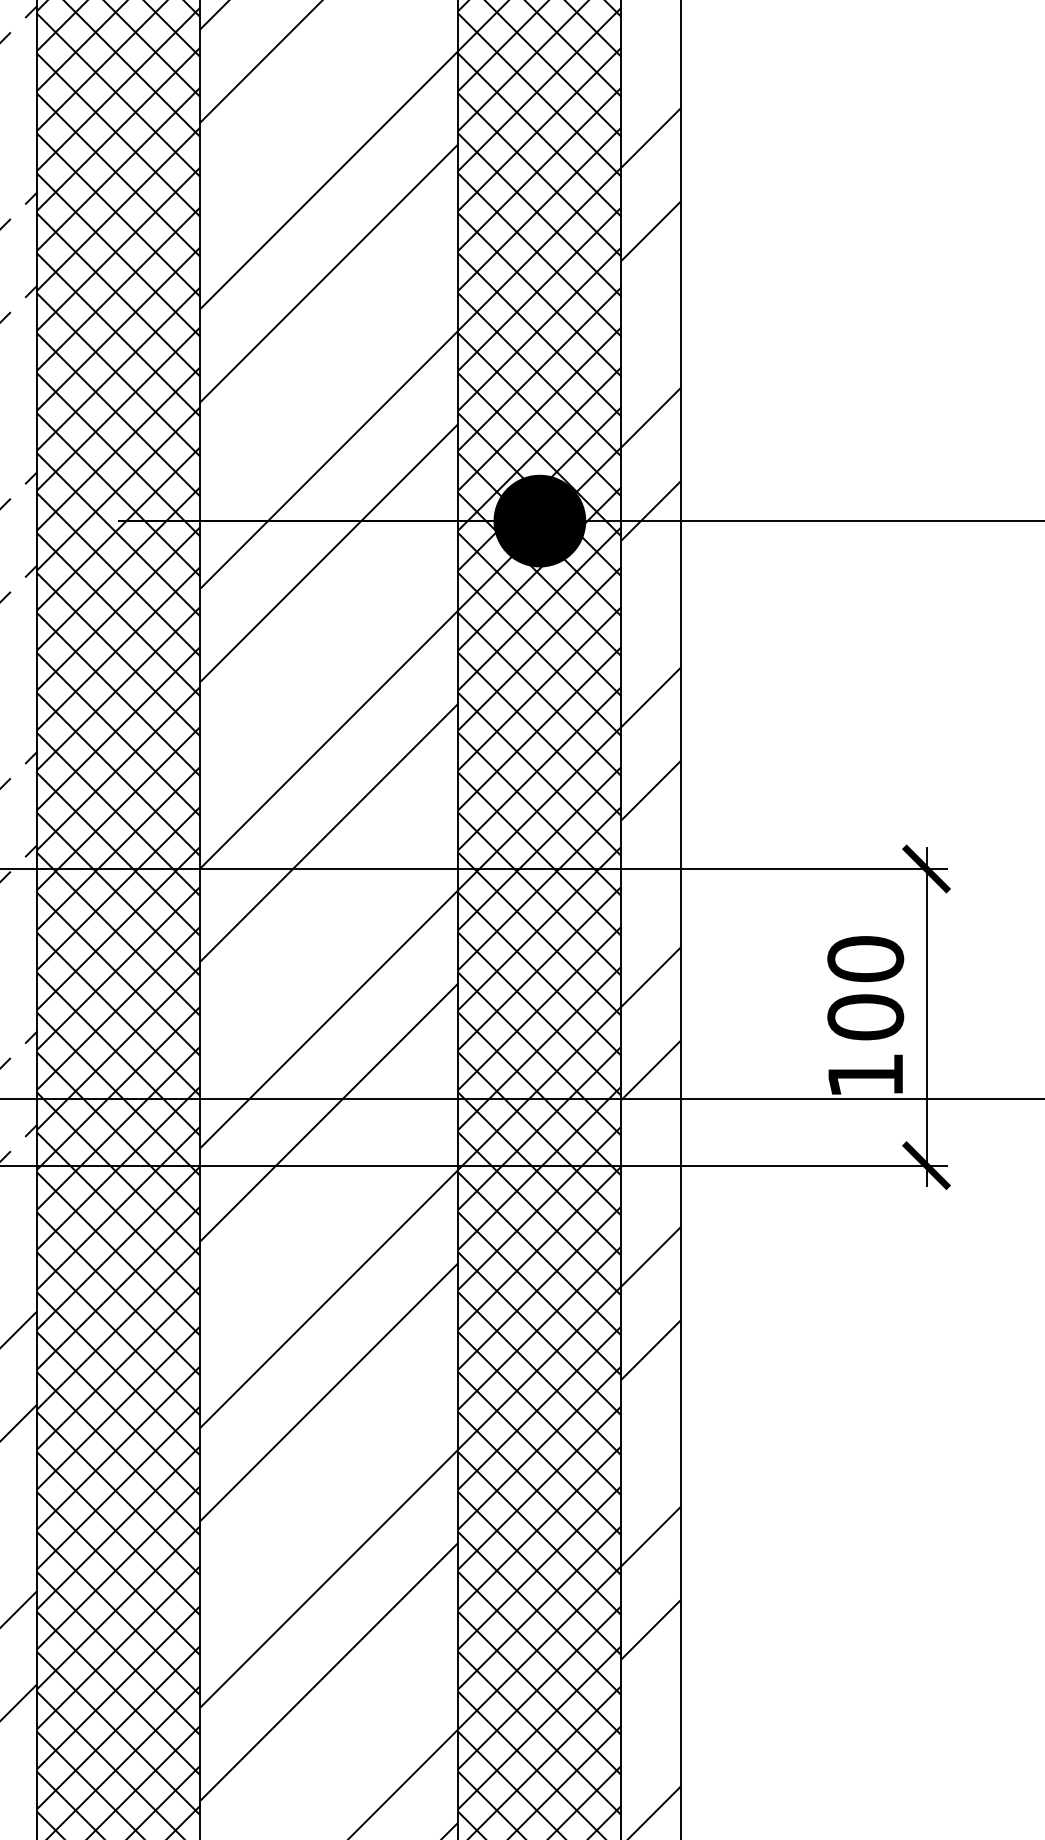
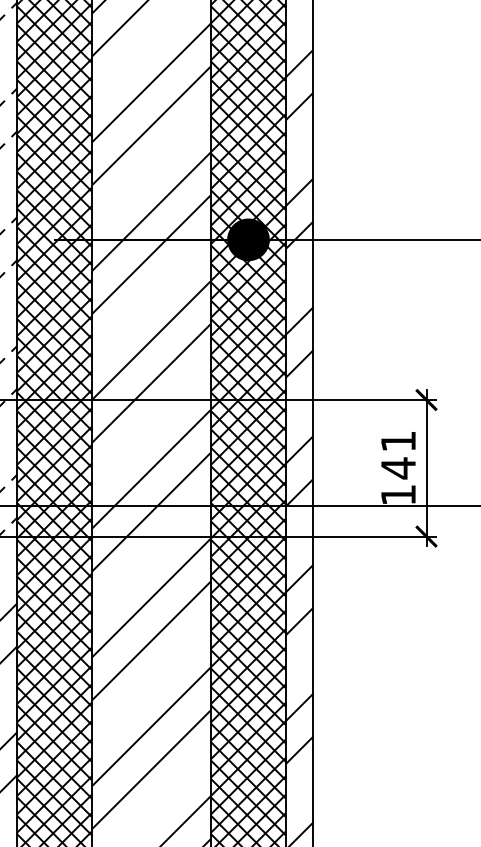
text: (865, 989) -> (398, 455), 100 -> 141

